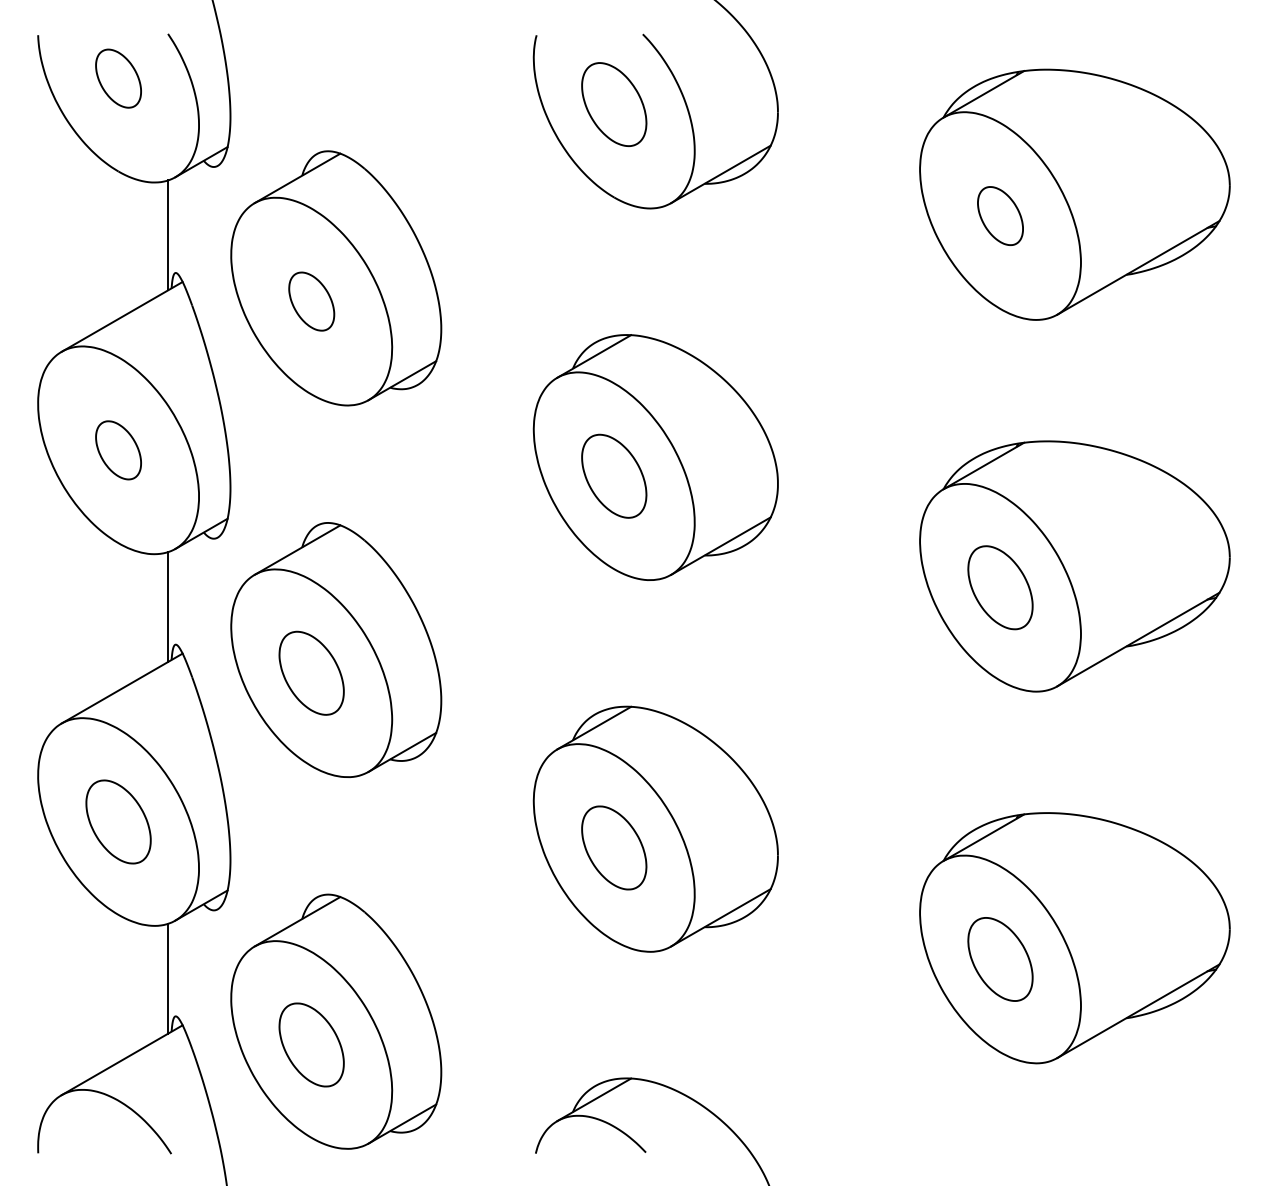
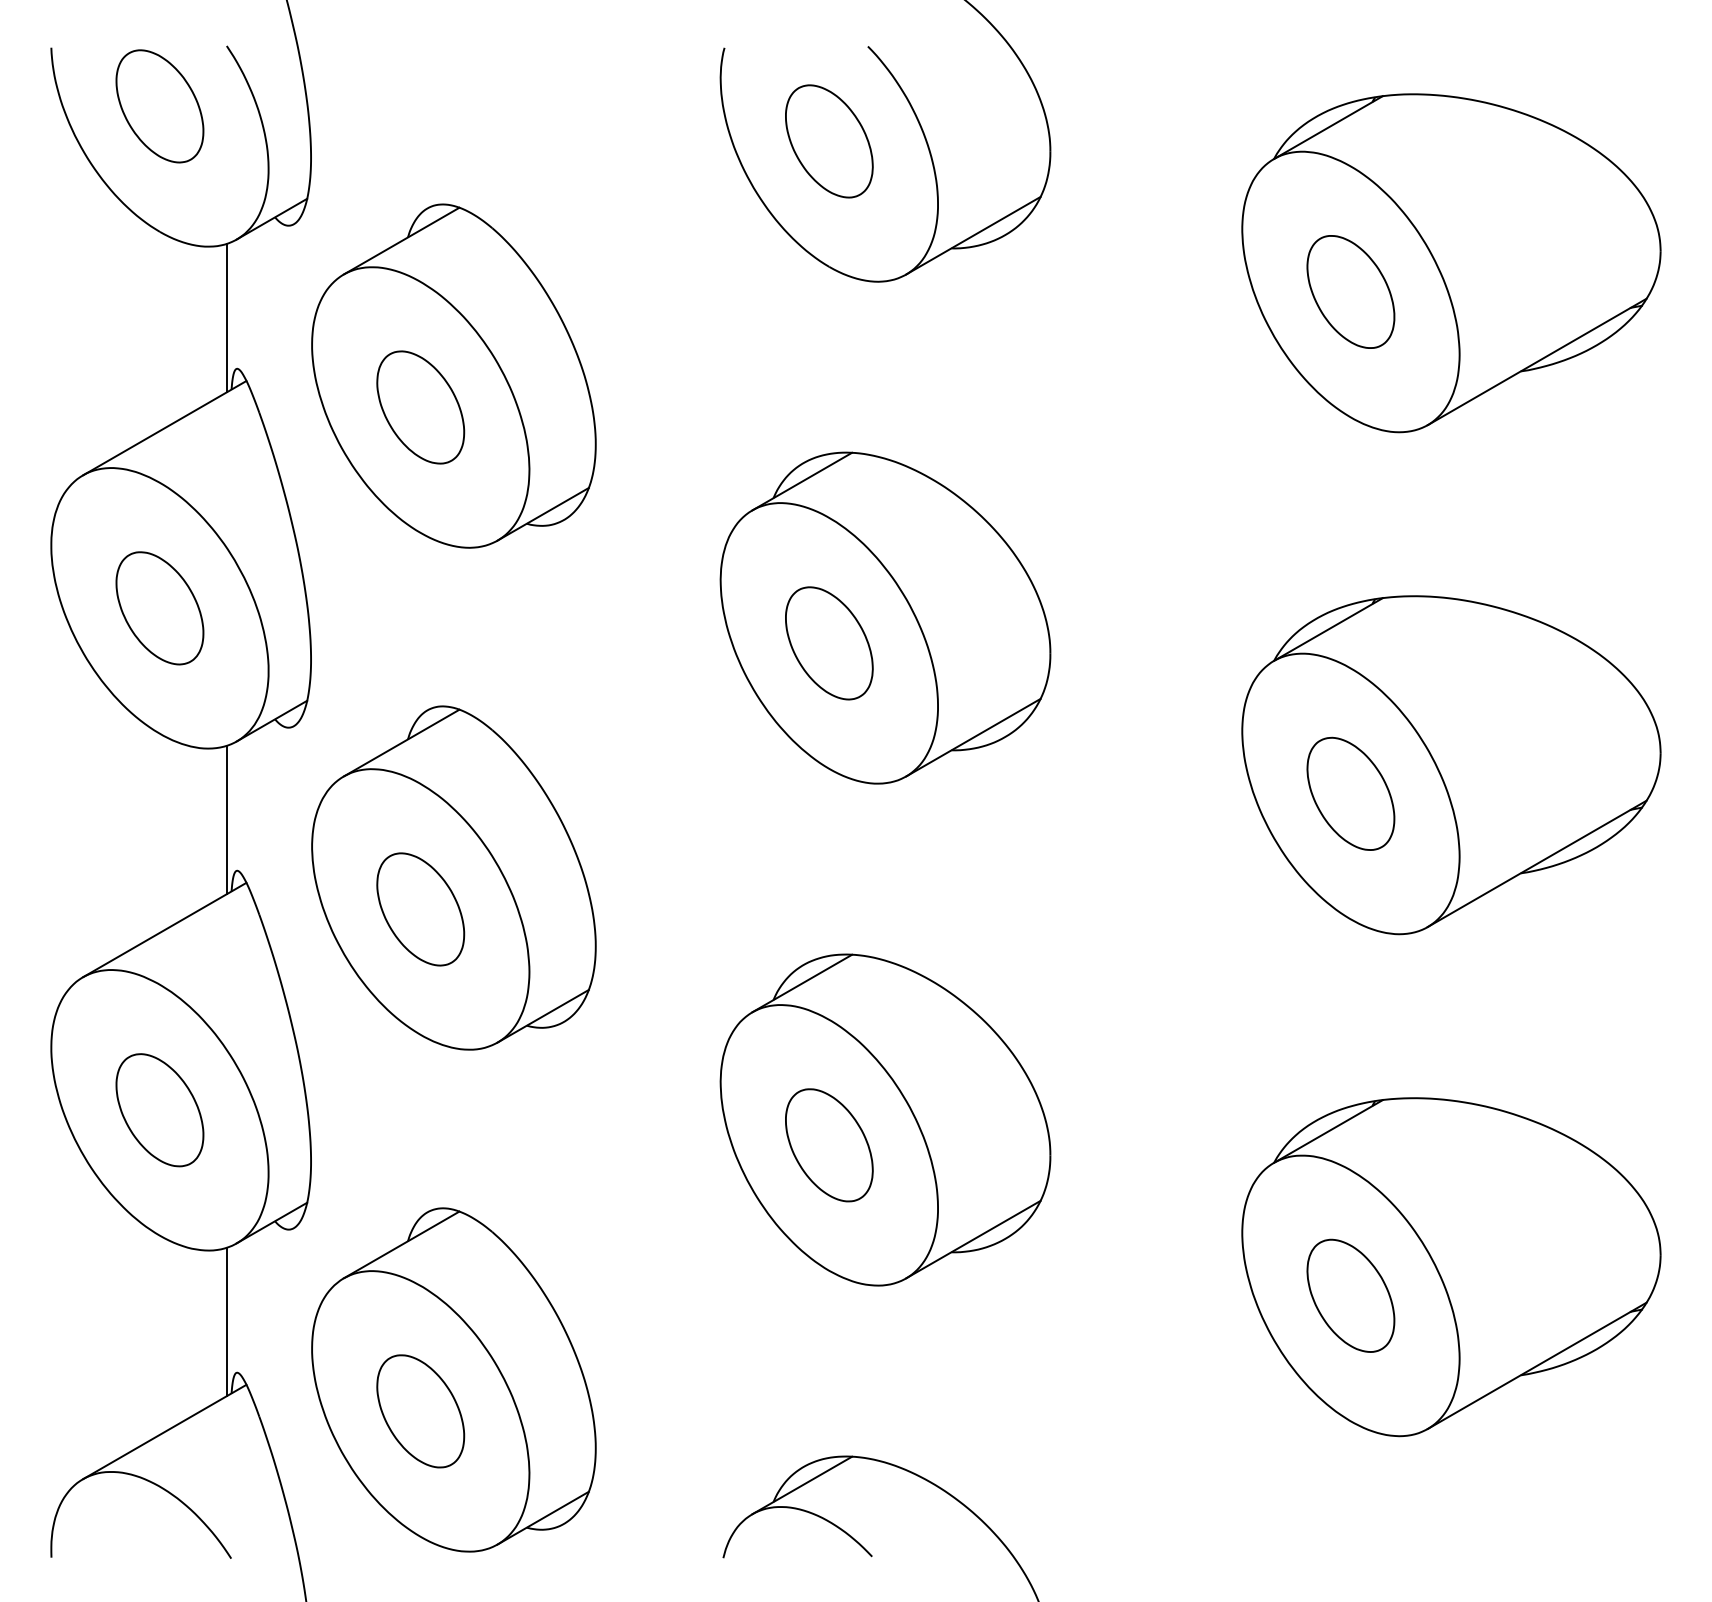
part: (118, 78) -> (159, 106), size x1.43
part: (1000, 215) -> (1350, 291), size x1.43
part: (311, 301) -> (420, 407), size x1.43
part: (118, 450) -> (159, 608), size x1.43

